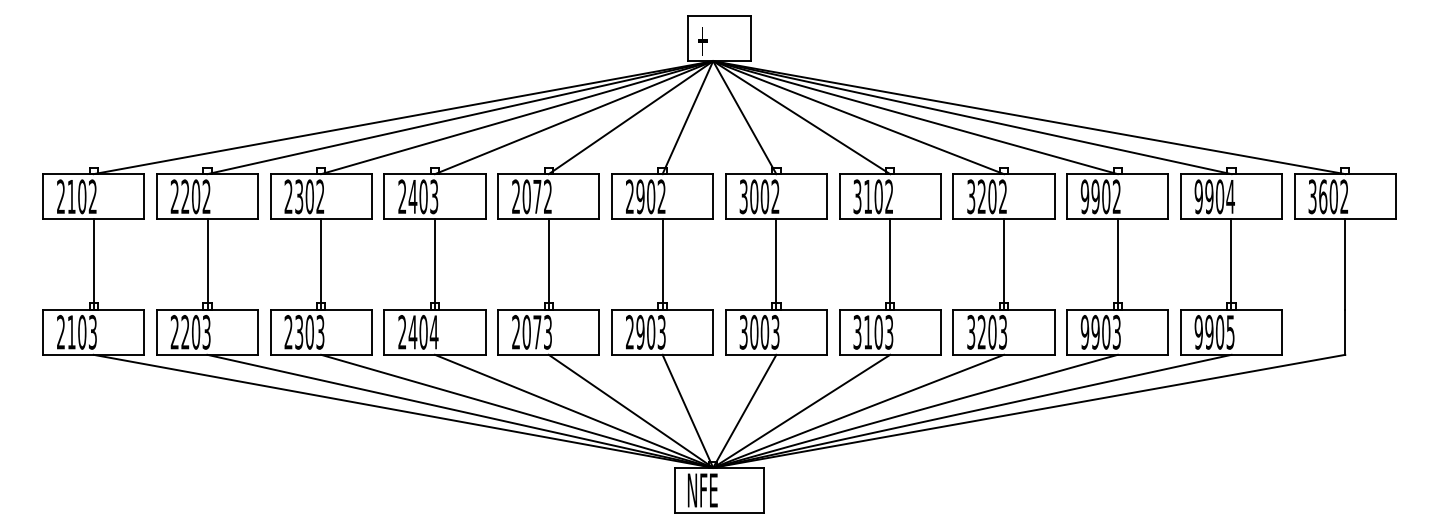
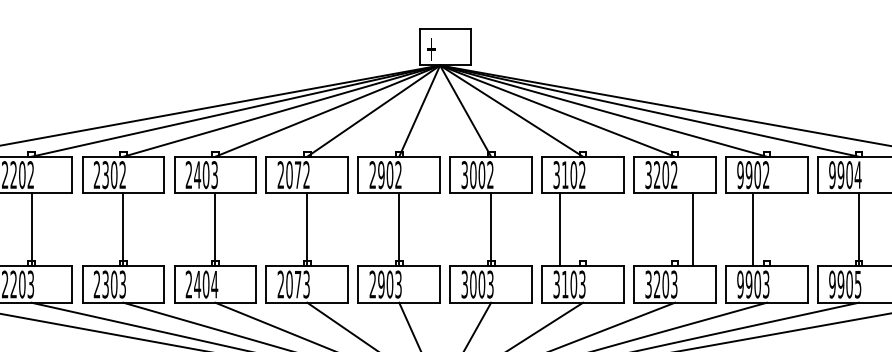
line: (890, 264) -> (559, 229), moved
line: (1003, 264) -> (692, 229), moved
line: (1117, 264) -> (753, 229), moved

